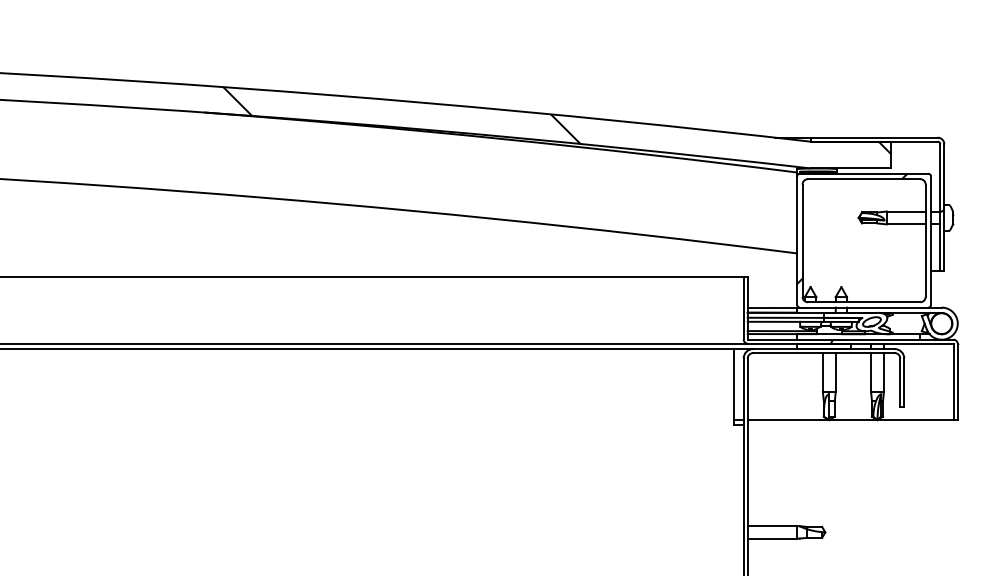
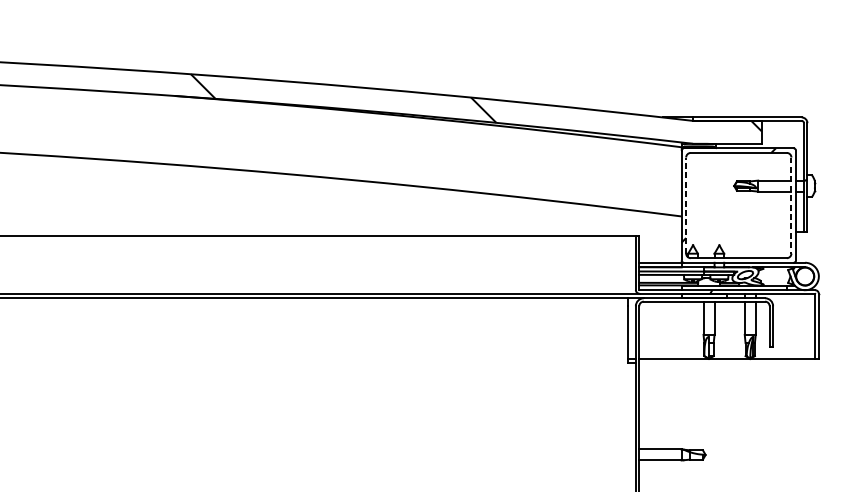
line: (802, 240) -> (686, 205), solid -> dashed
line: (925, 241) -> (791, 206), solid -> dashed

